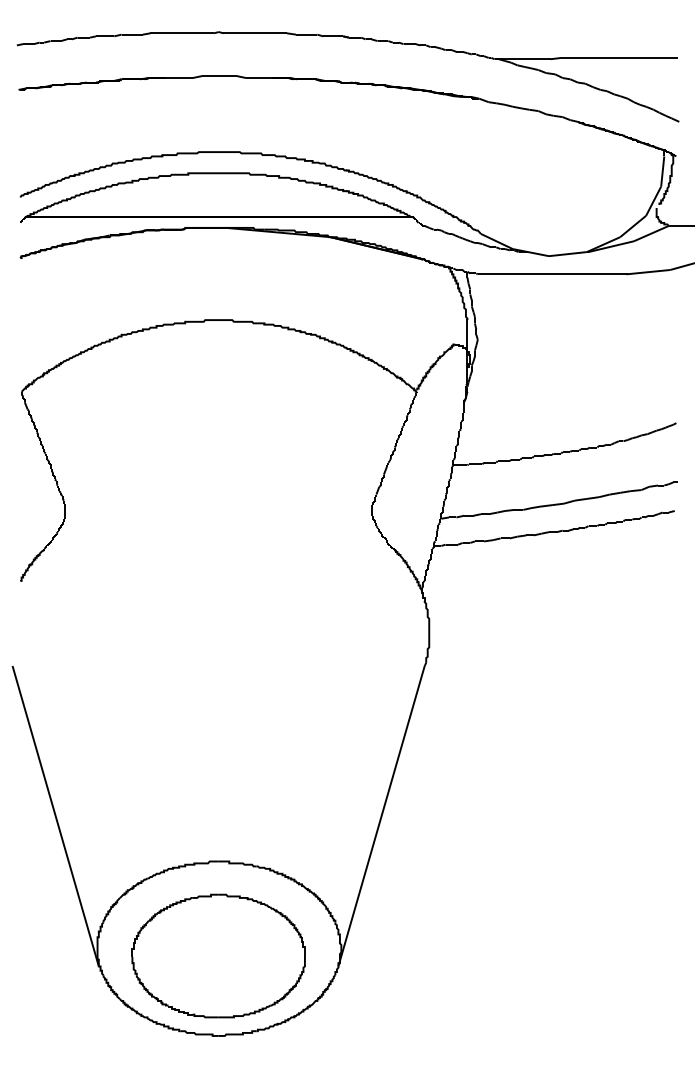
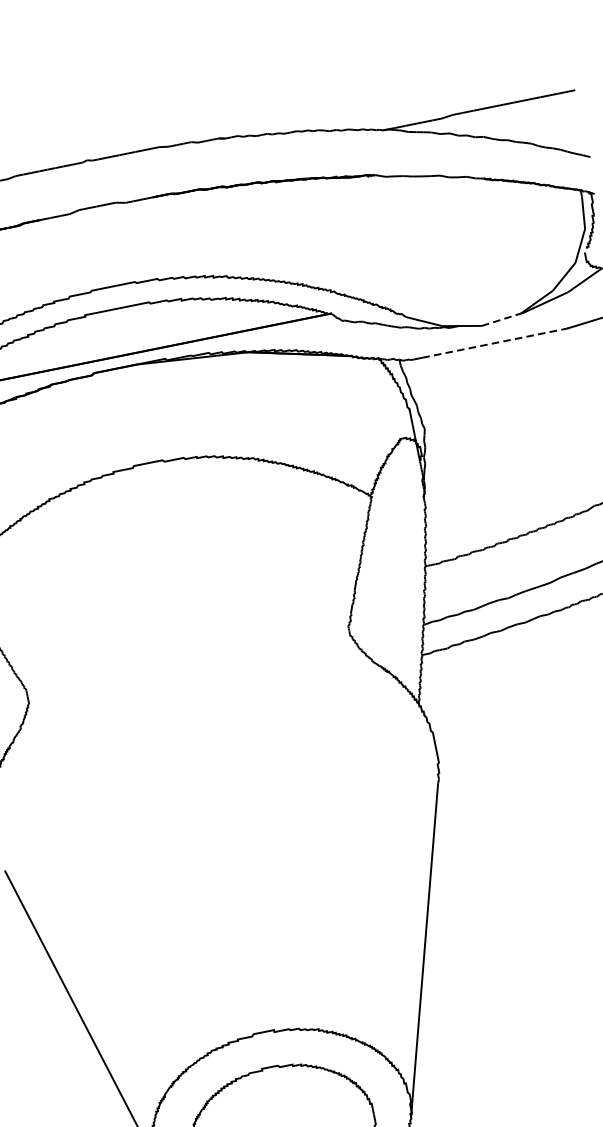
line: (568, 254) -> (502, 320), solid -> dashed
line: (557, 274) -> (494, 343), solid -> dashed

